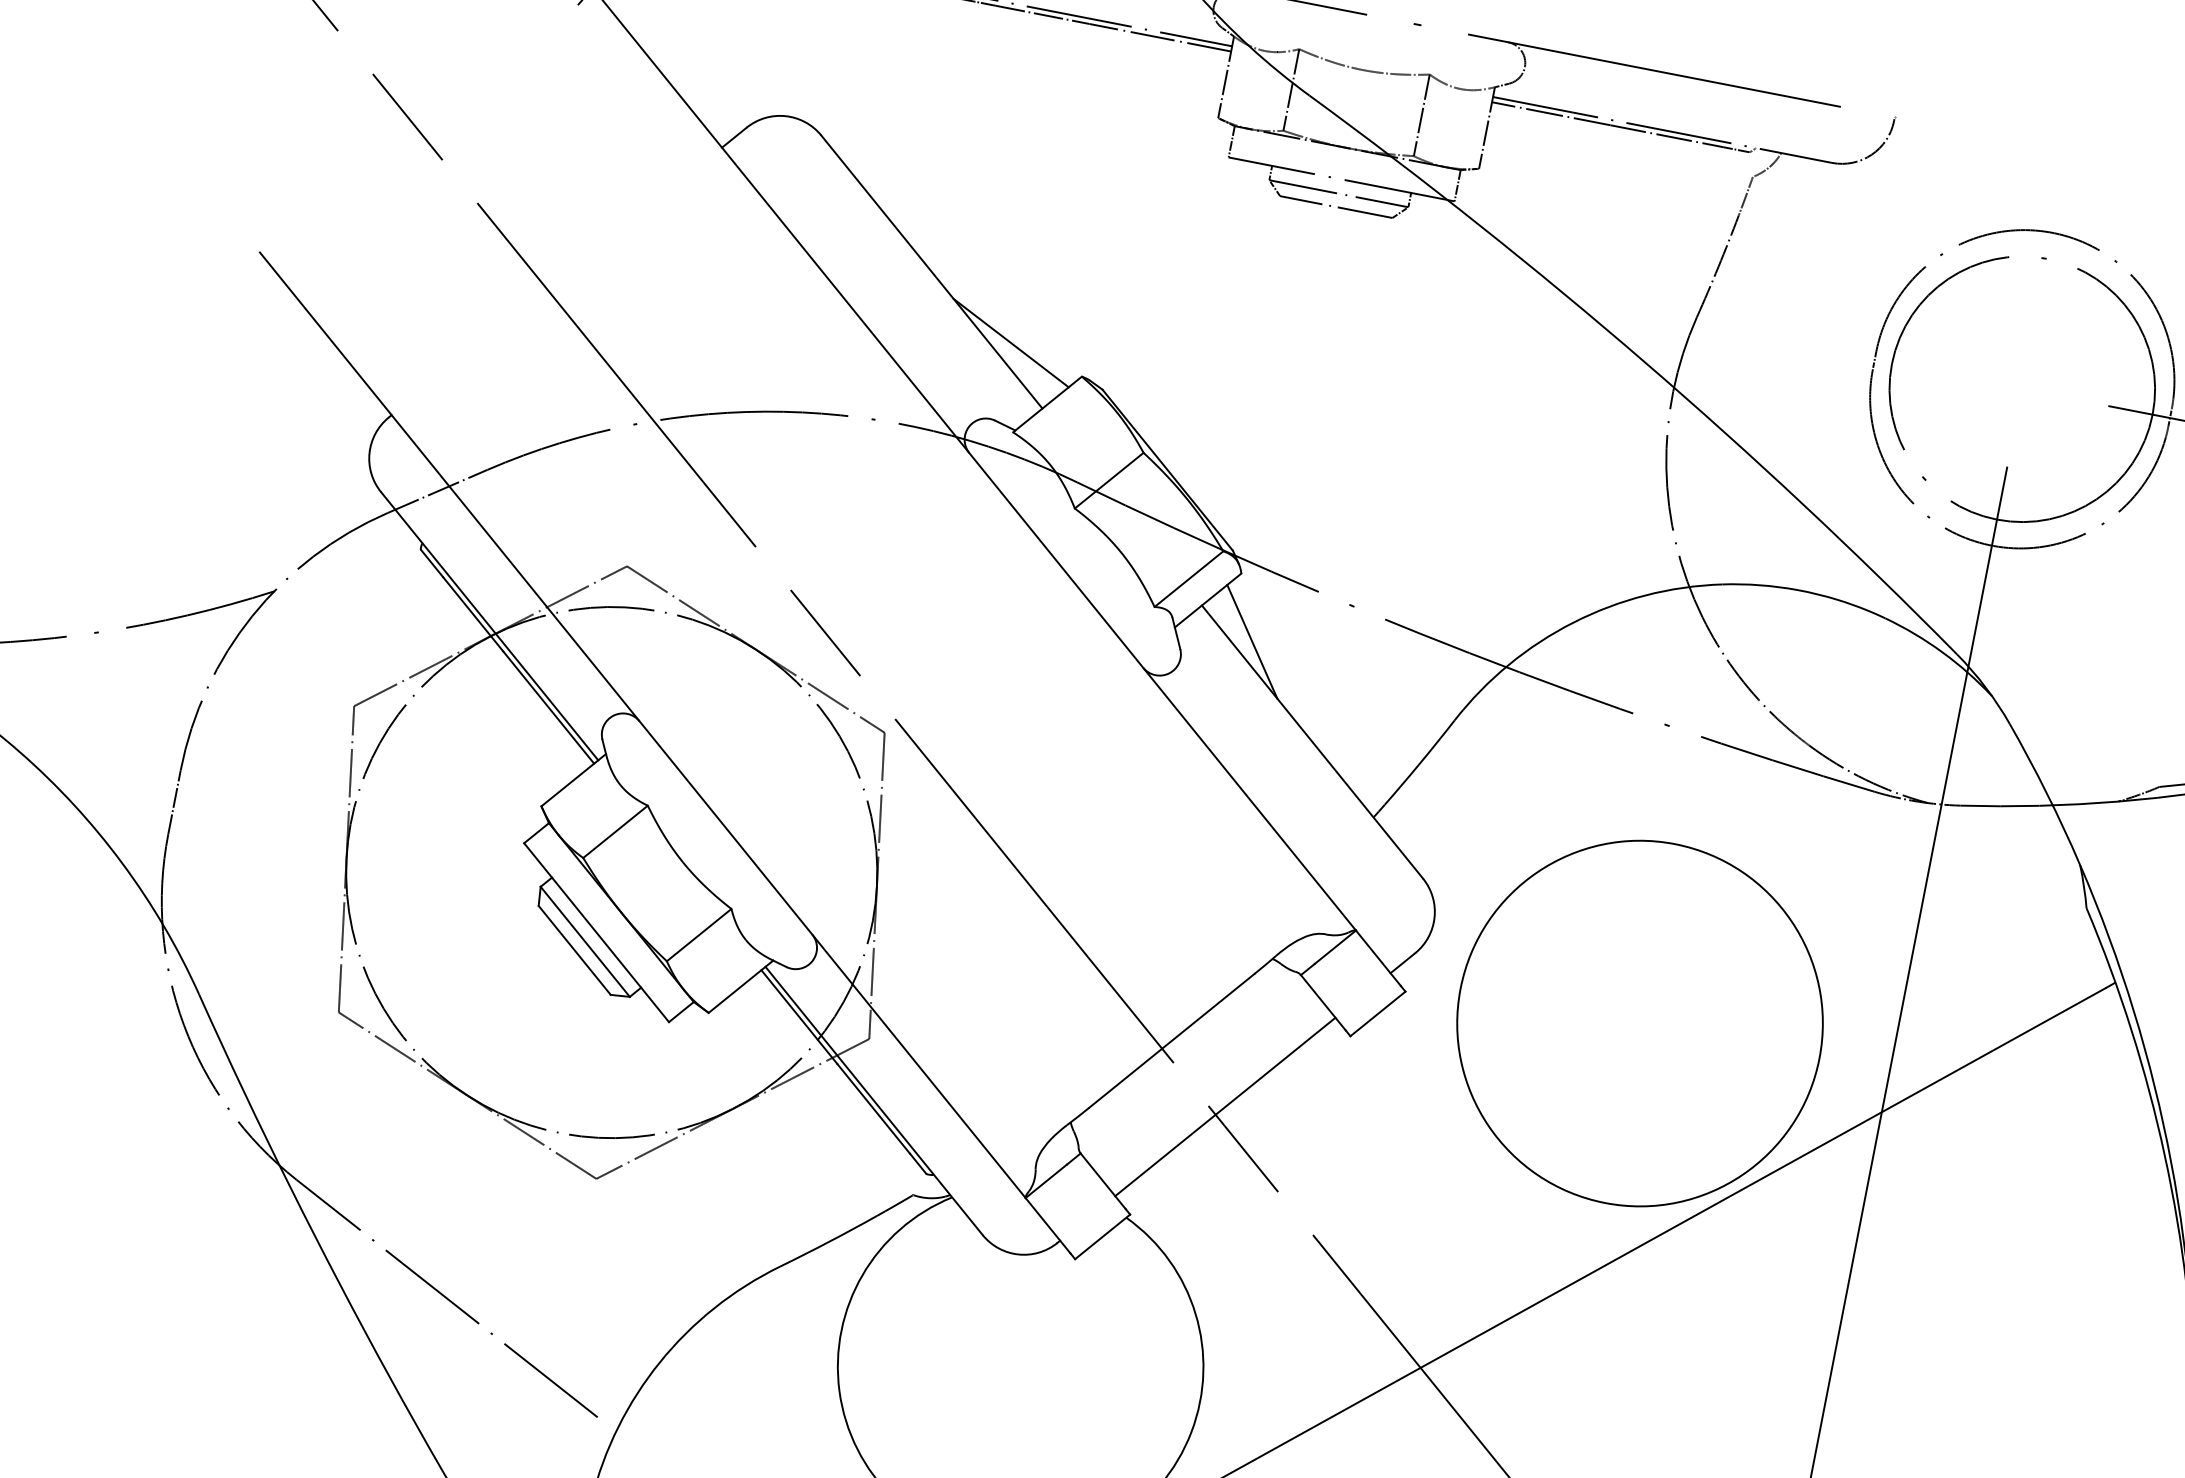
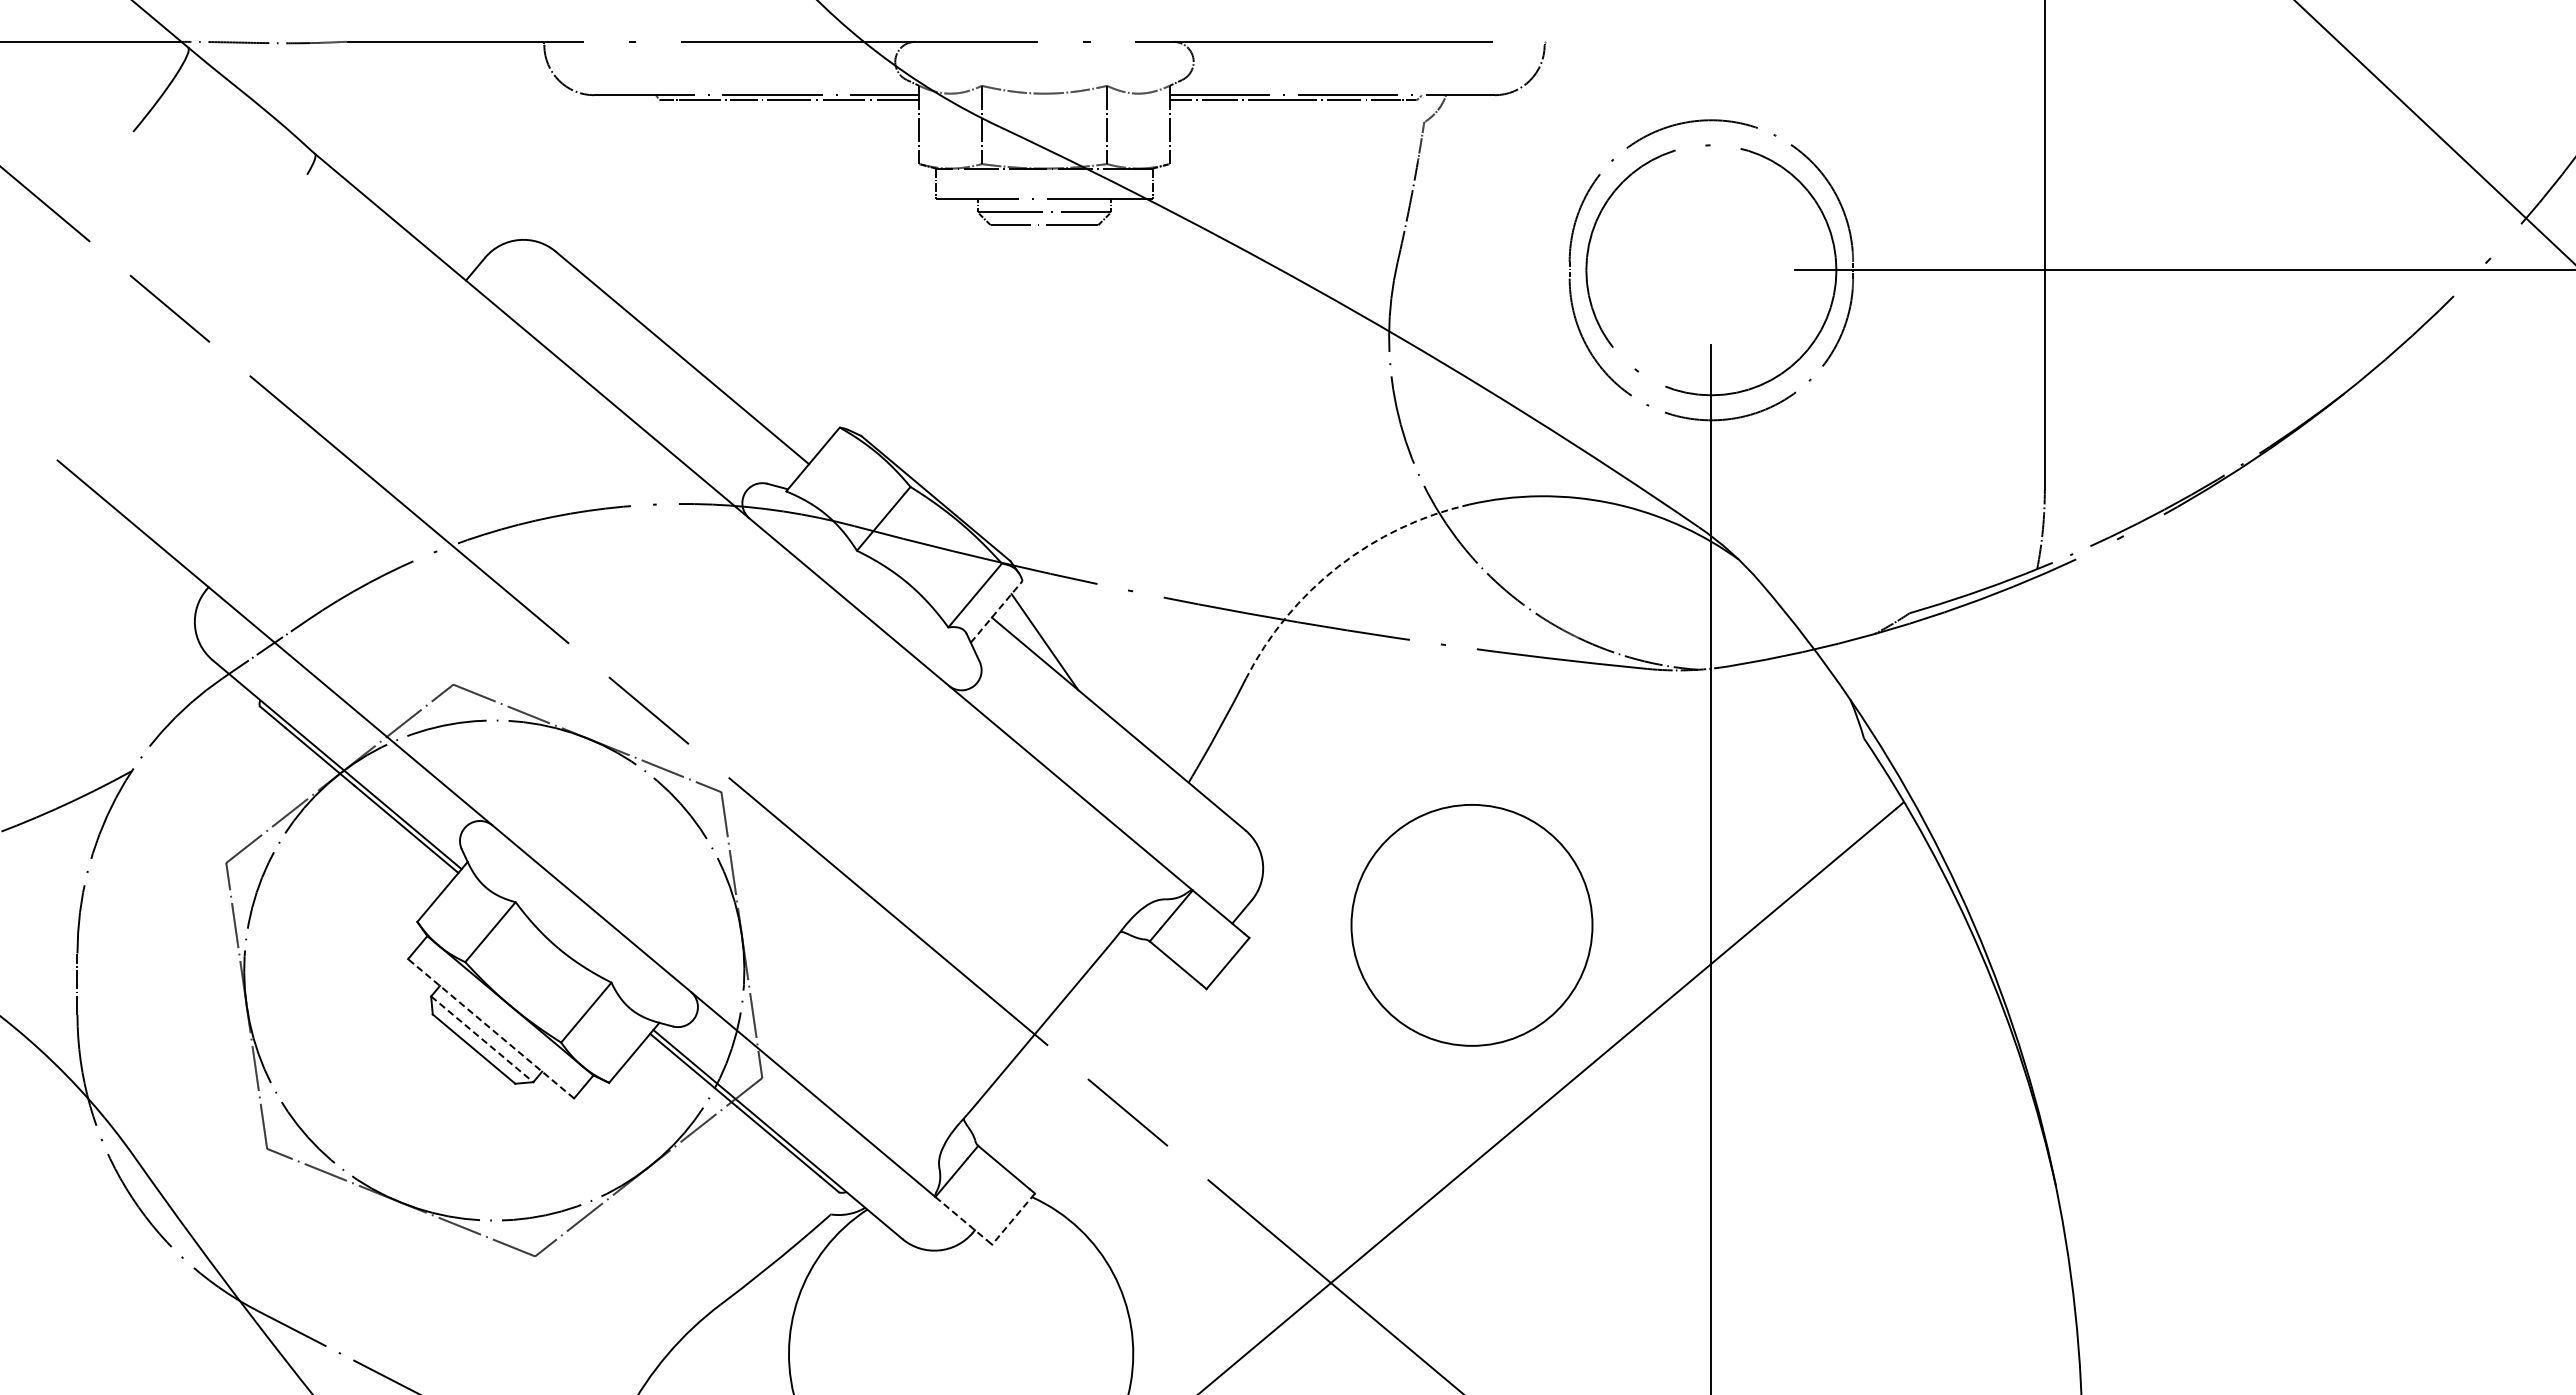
line: (1011, 342) -> (768, 408), removed
line: (1209, 600) -> (997, 611), solid -> dashed
arc: (1573, 622) -> (1338, 566), solid -> dashed
line: (596, 932) -> (490, 1028), solid -> dashed
line: (585, 942) -> (482, 1039), solid -> dashed
circle: (1639, 1023) -> (1471, 925), size x0.7
line: (1225, 1106) -> (1103, 1076), removed
line: (1048, 1225) -> (961, 1218), solid -> dashed
line: (1102, 1237) -> (1013, 1219), solid -> dashed

